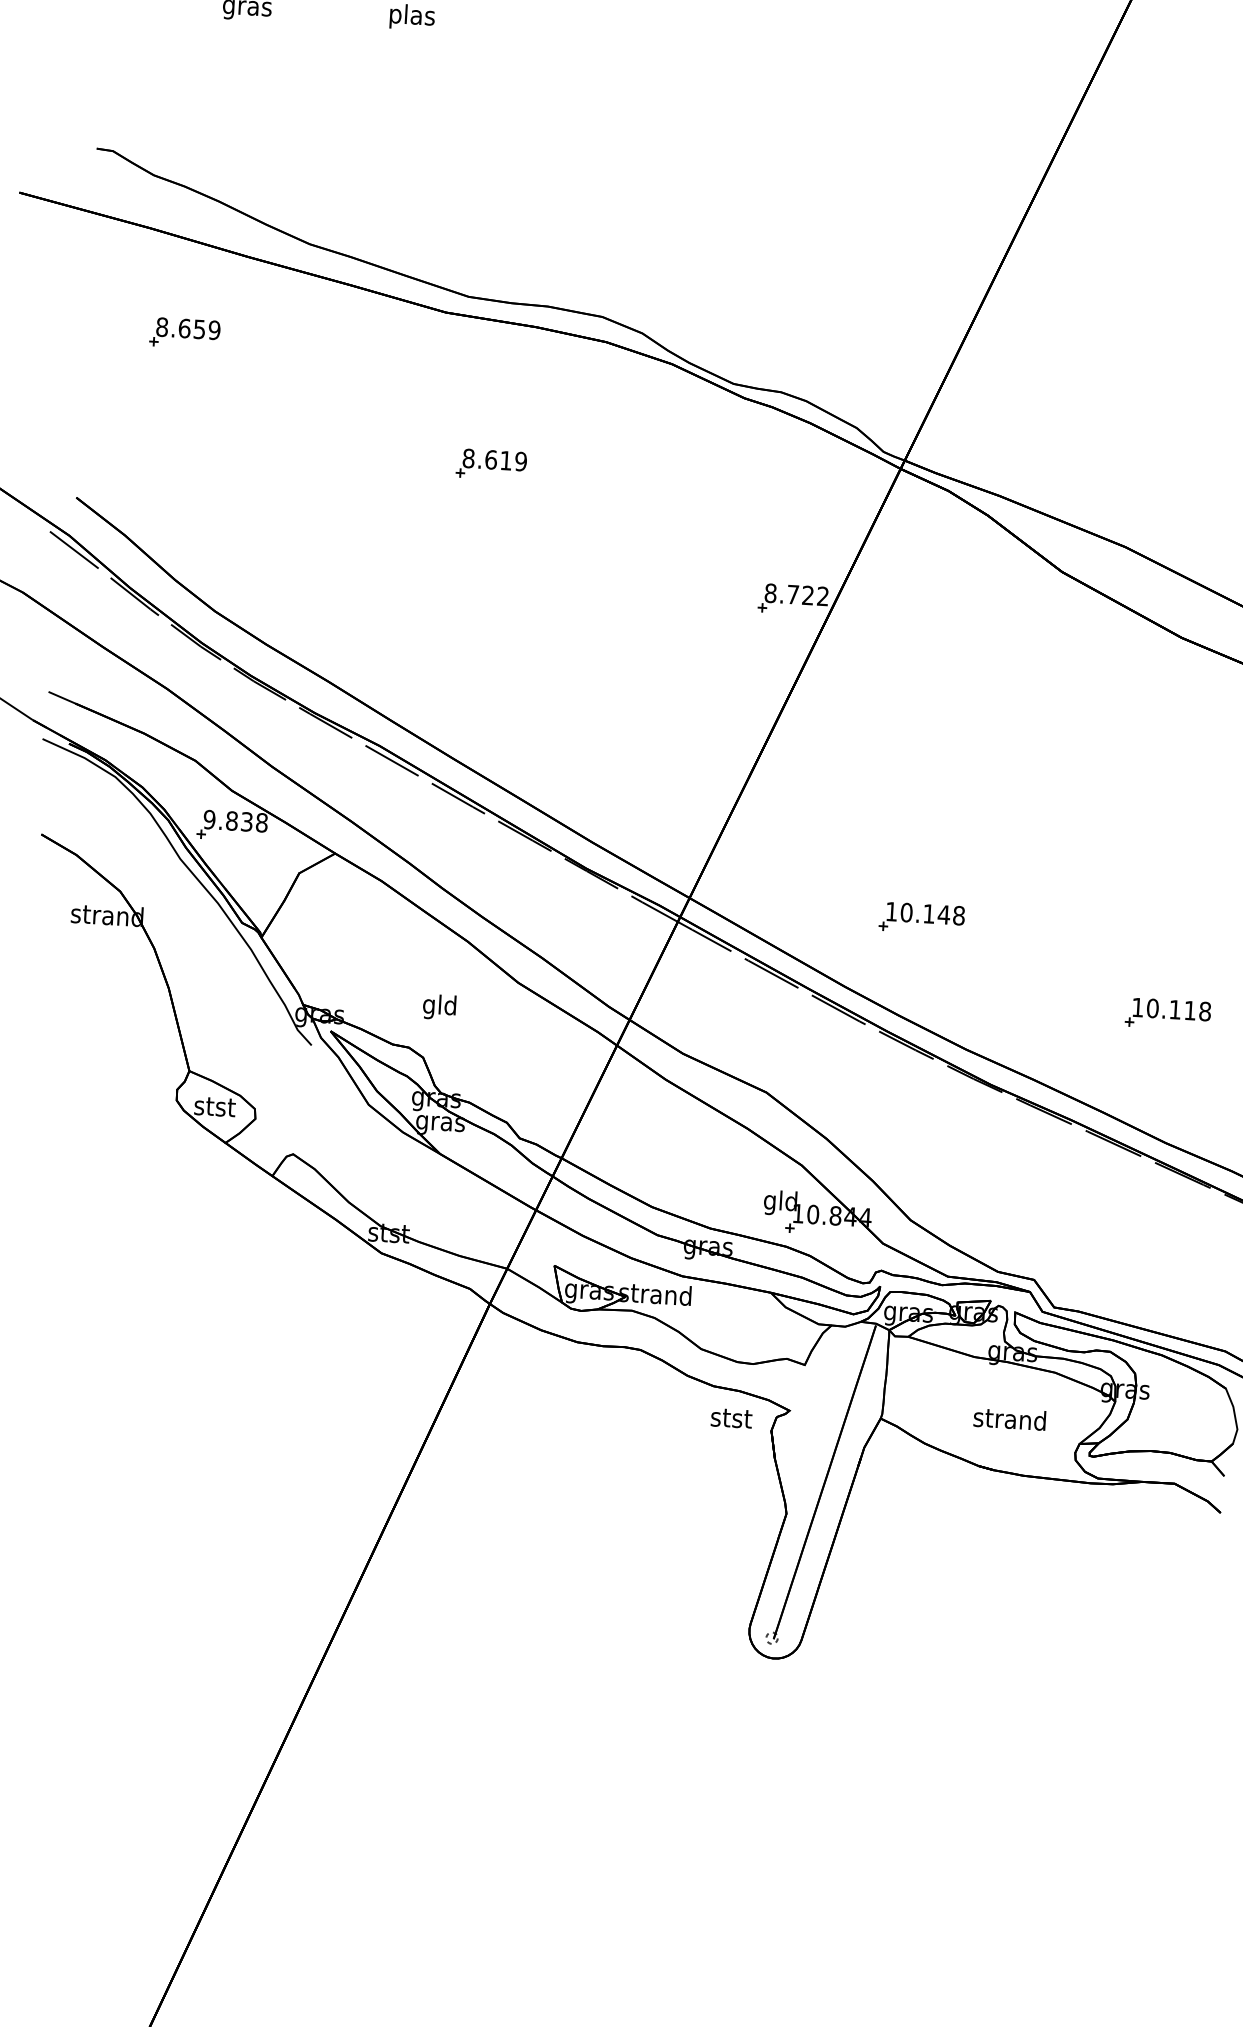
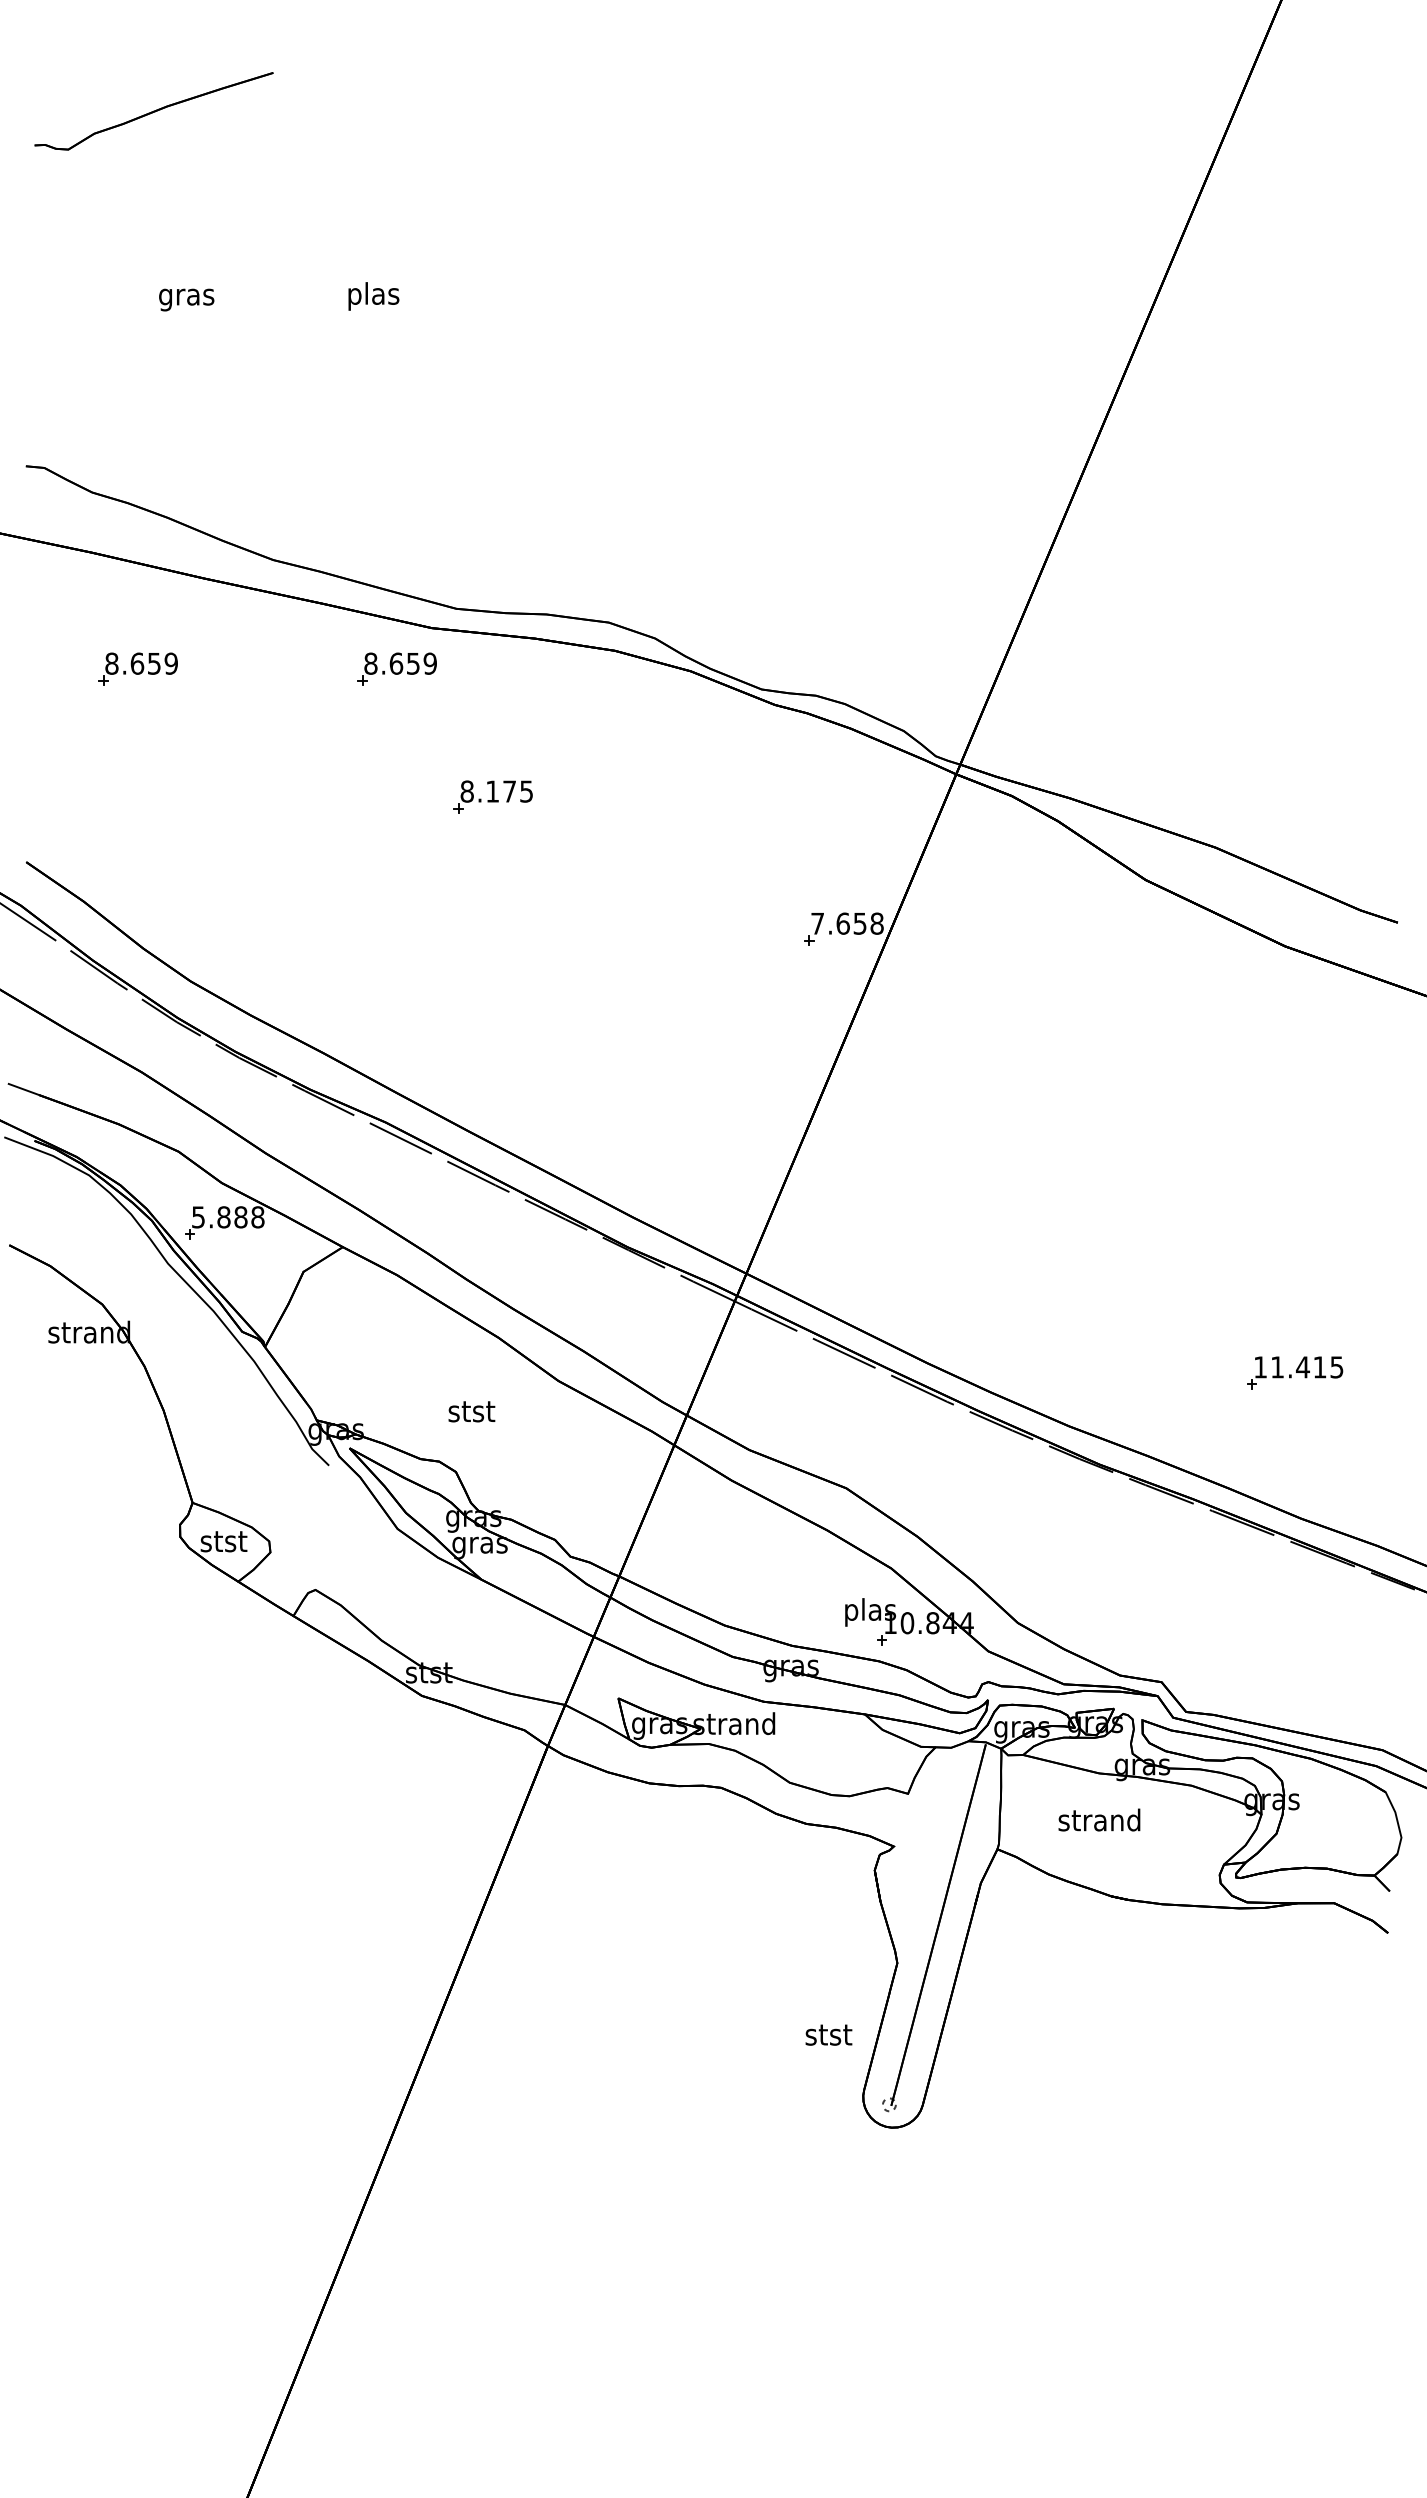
part: (412, 346) -> (396, 668), added
text: (505, 460) -> (509, 791), 8.619 -> 8.175
text: (797, 594) -> (847, 923), 8.722 -> 7.658
text: (228, 820) -> (219, 1217), 9.838 -> 5.888
part: (921, 917) -> (1010, 1280), removed
text: (439, 1006) -> (471, 1413), gld -> stst
text: (1179, 1010) -> (1307, 1367), 10.118 -> 11.415
text: (781, 1203) -> (870, 1612), gld -> plas
text: (731, 1417) -> (828, 2034), moved
text: (1009, 1418) -> (1099, 1819), moved

